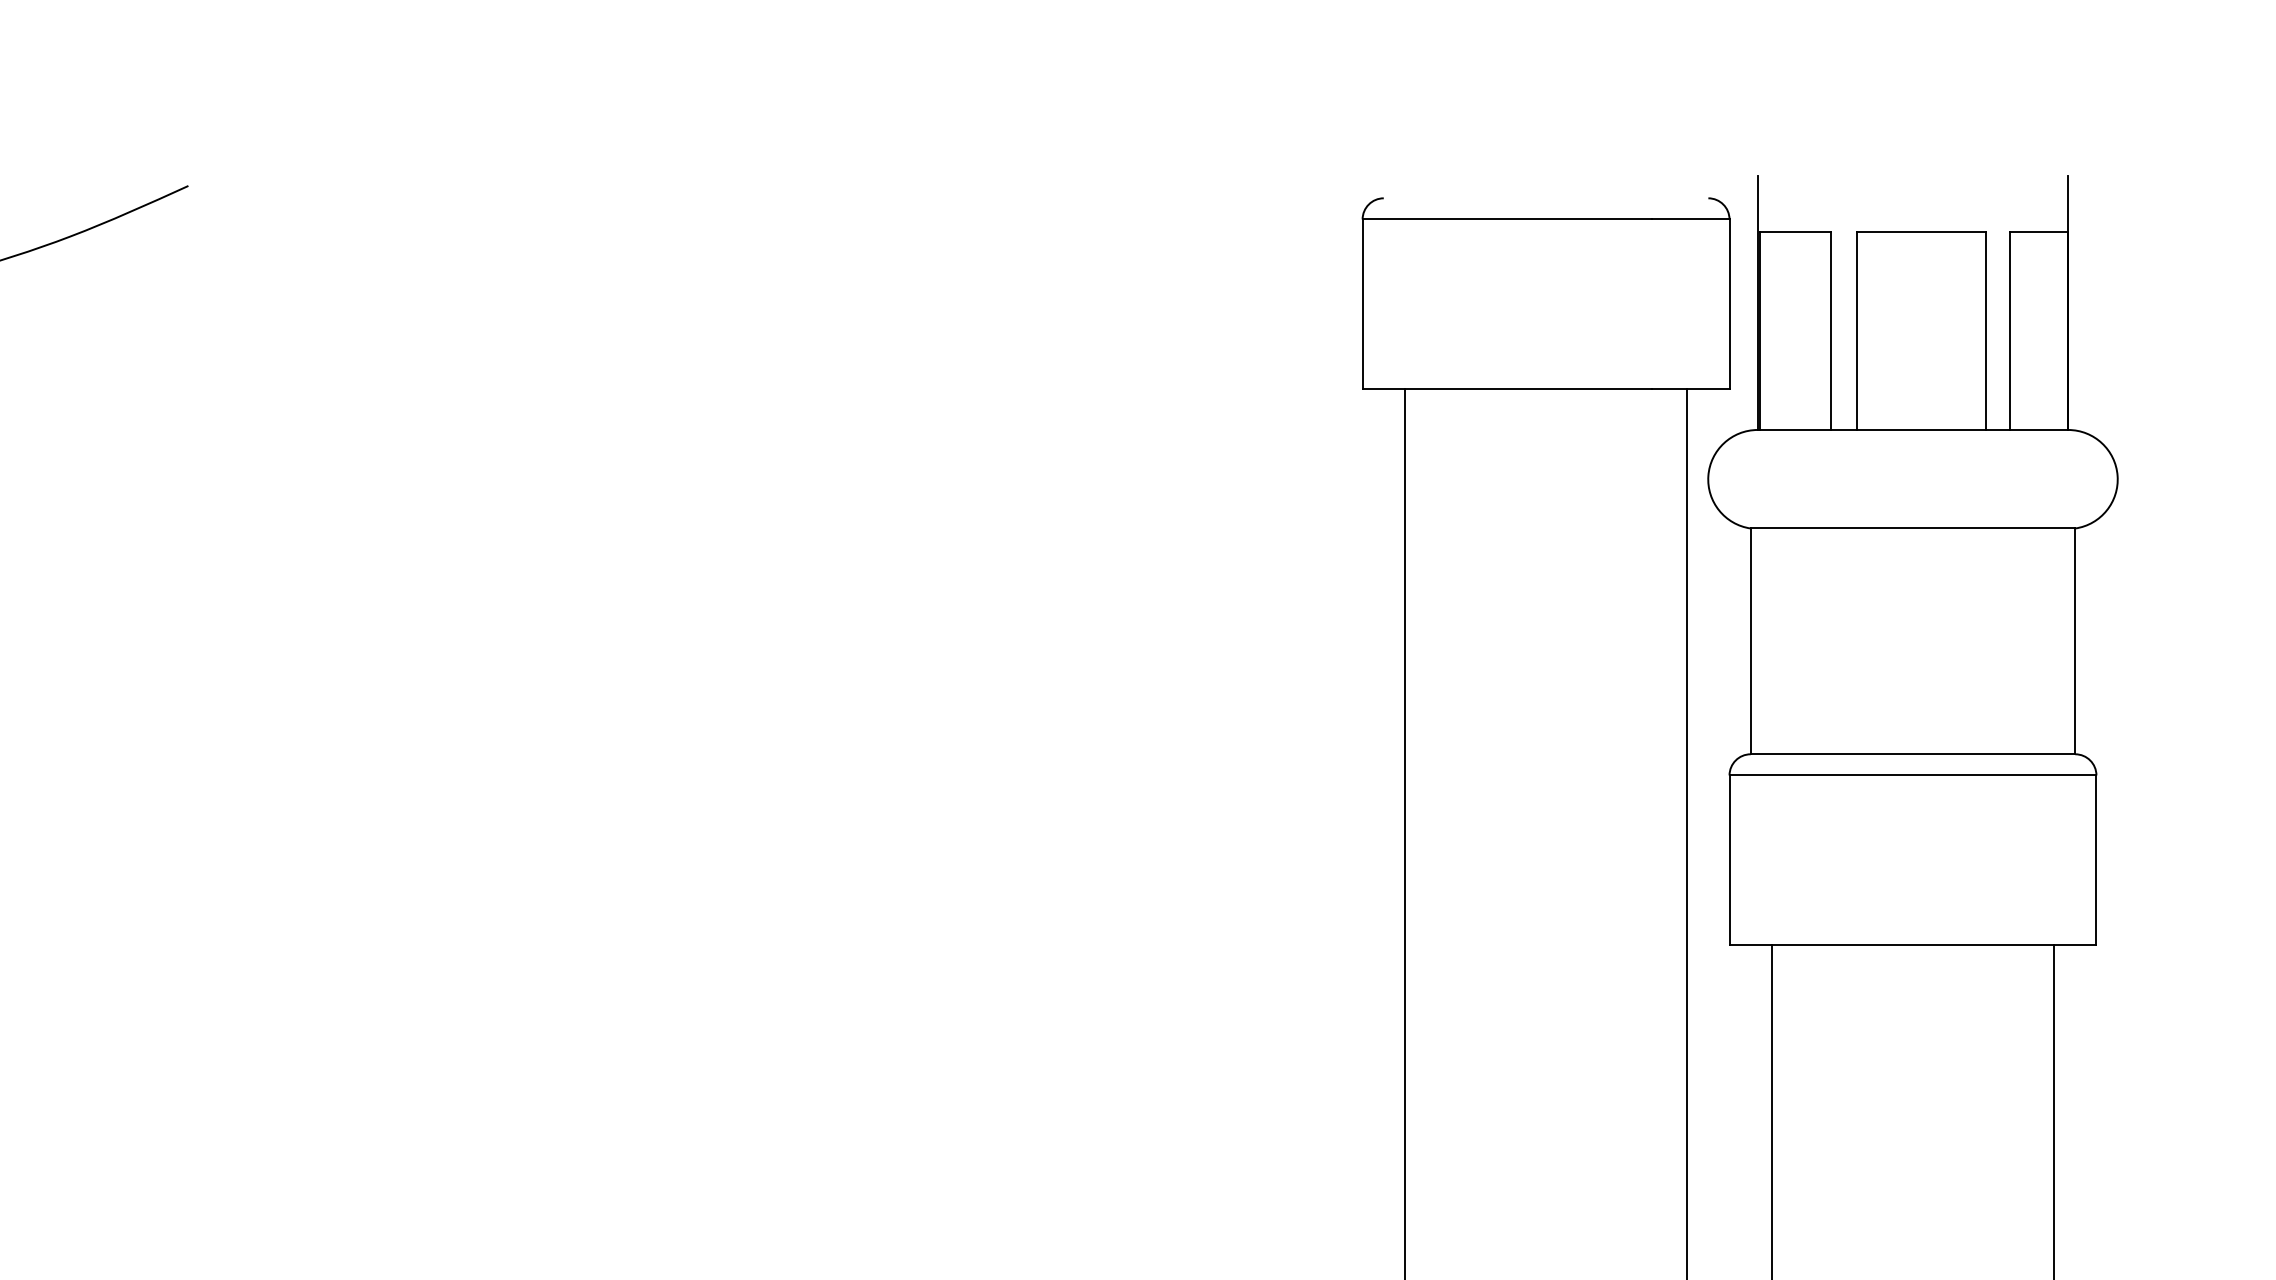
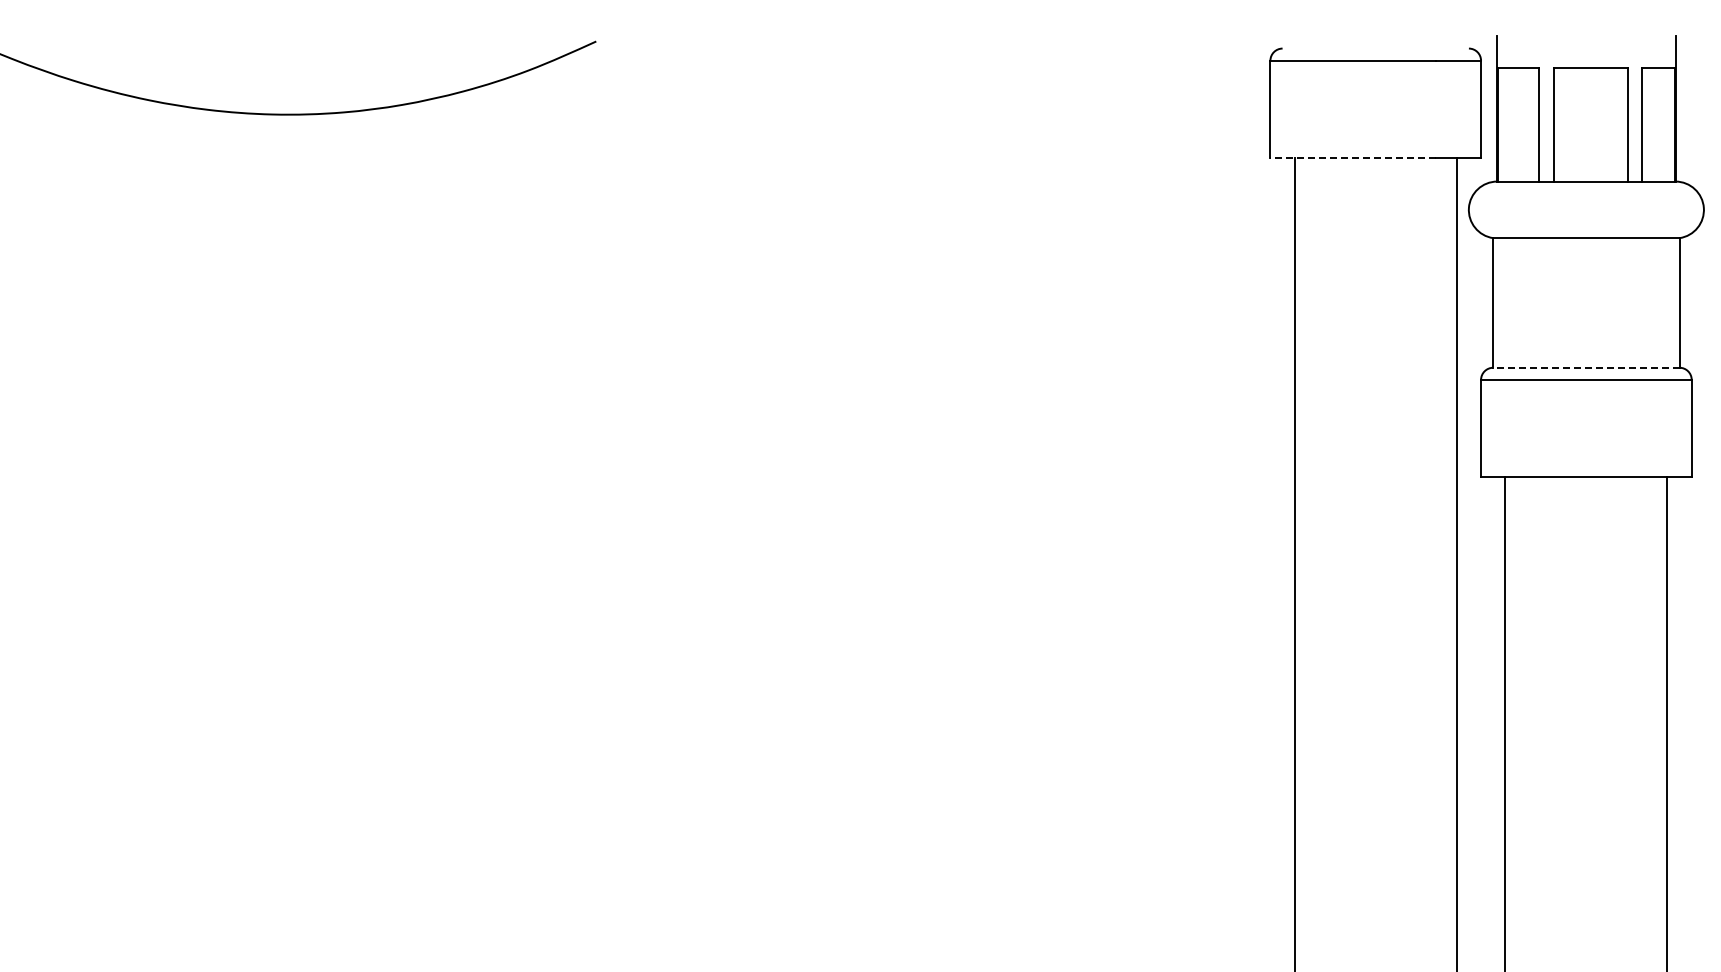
line: (1507, 388) -> (1353, 157), solid -> dashed
line: (1911, 753) -> (1585, 367), solid -> dashed

